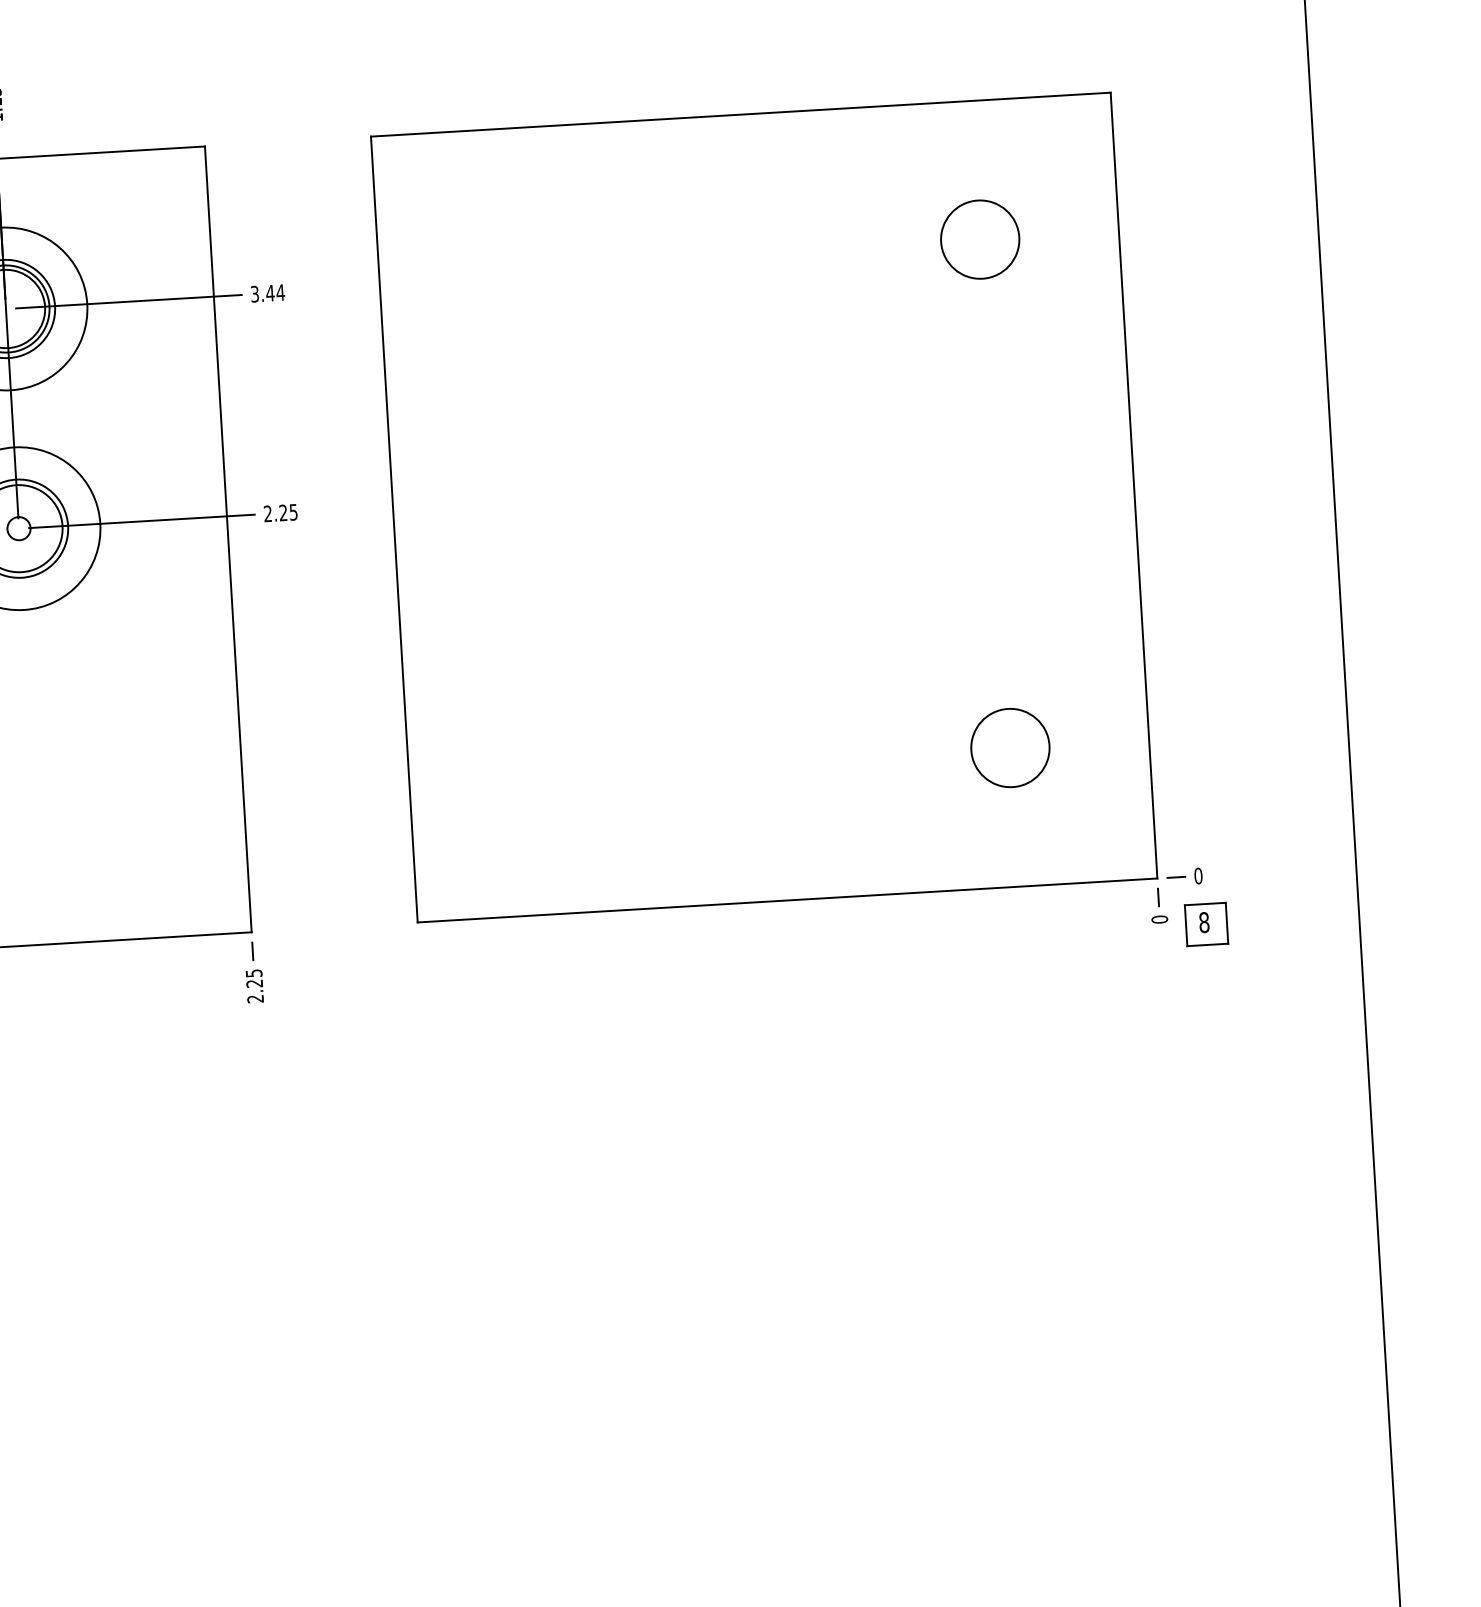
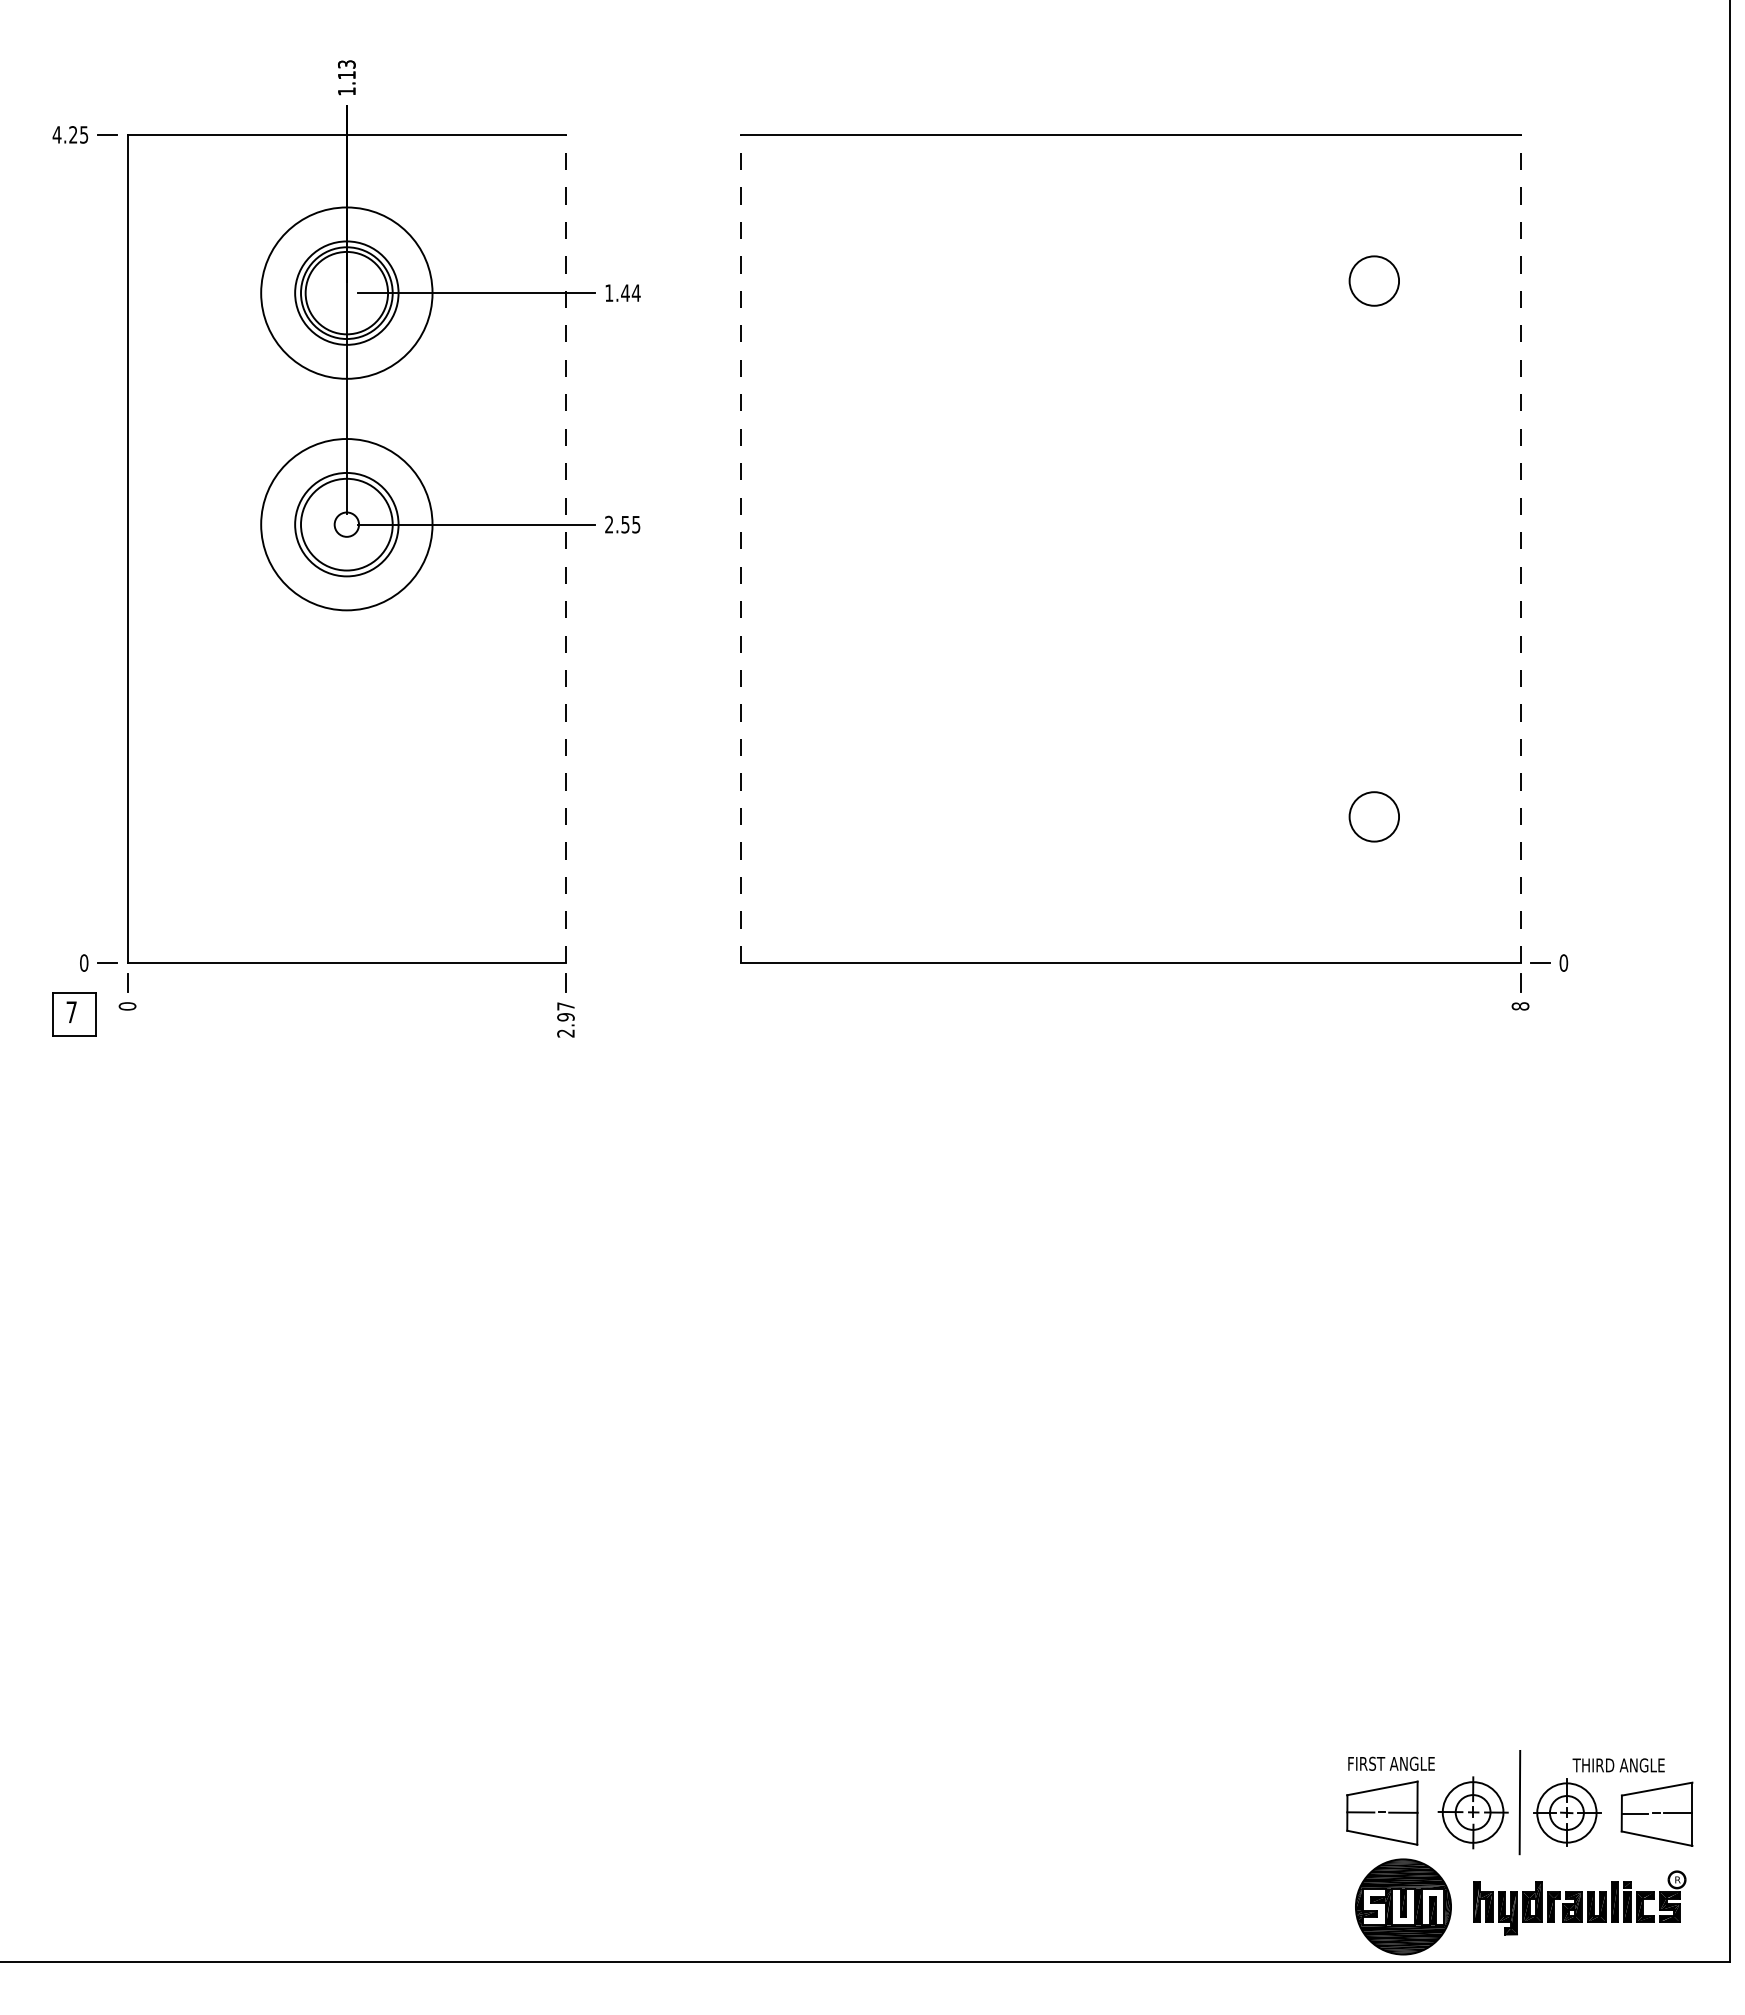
circle: (980, 239) -> (1374, 280), size x0.6
text: (255, 293) -> (609, 292), 3.44 -> 1.44
line: (1133, 485) -> (1520, 548), solid -> dashed
text: (283, 512) -> (625, 524), 2.25 -> 2.55
line: (393, 529) -> (740, 548), solid -> dashed
line: (227, 538) -> (565, 548), solid -> dashed
circle: (1010, 747) -> (1374, 816), size x0.6
text: (1159, 919) -> (1520, 1006), 0 -> 8
part: (1206, 924) -> (1569, 1014), removed
text: (253, 978) -> (565, 1011), 2.25 -> 2.97

